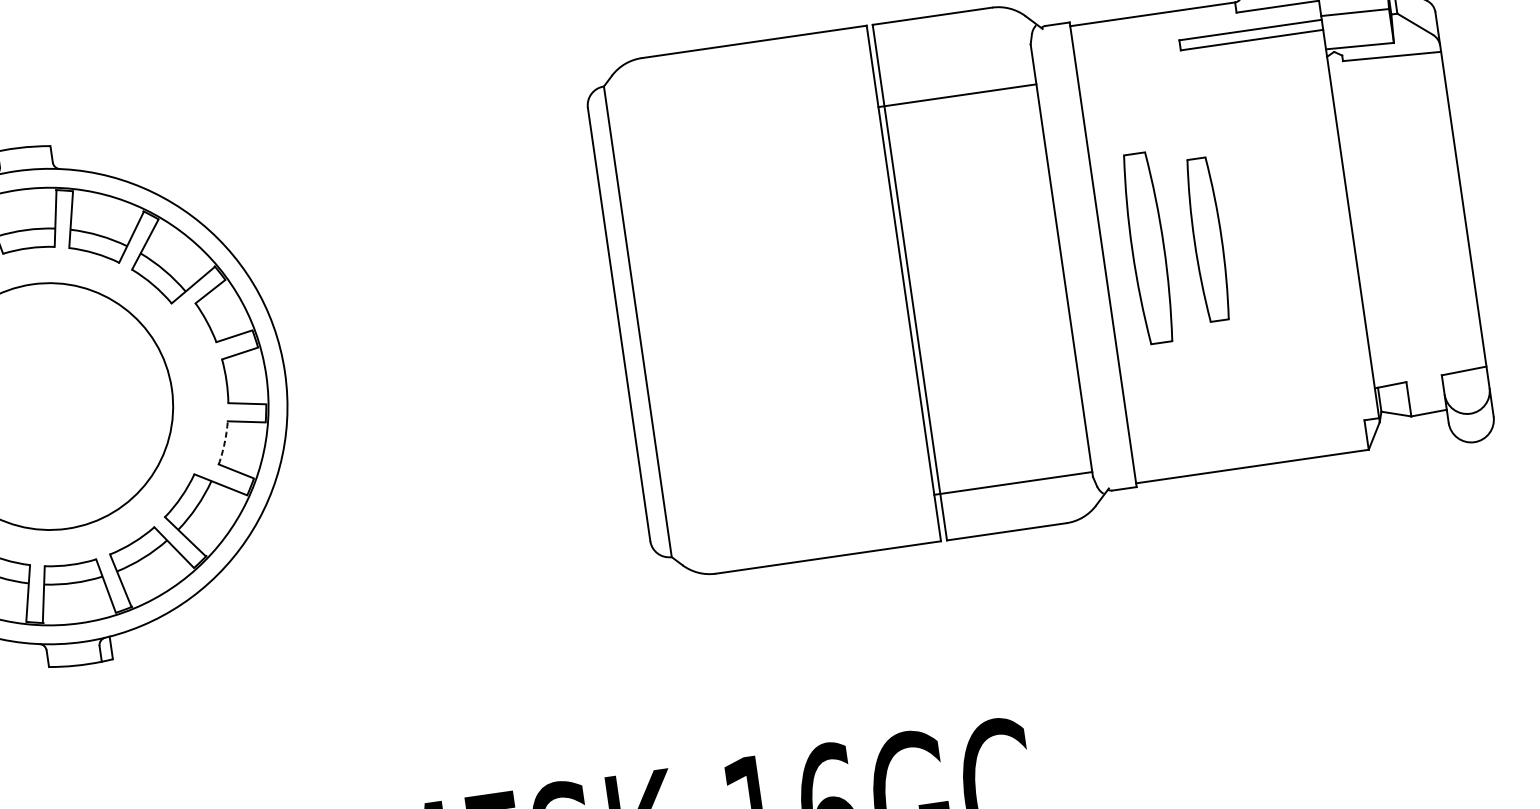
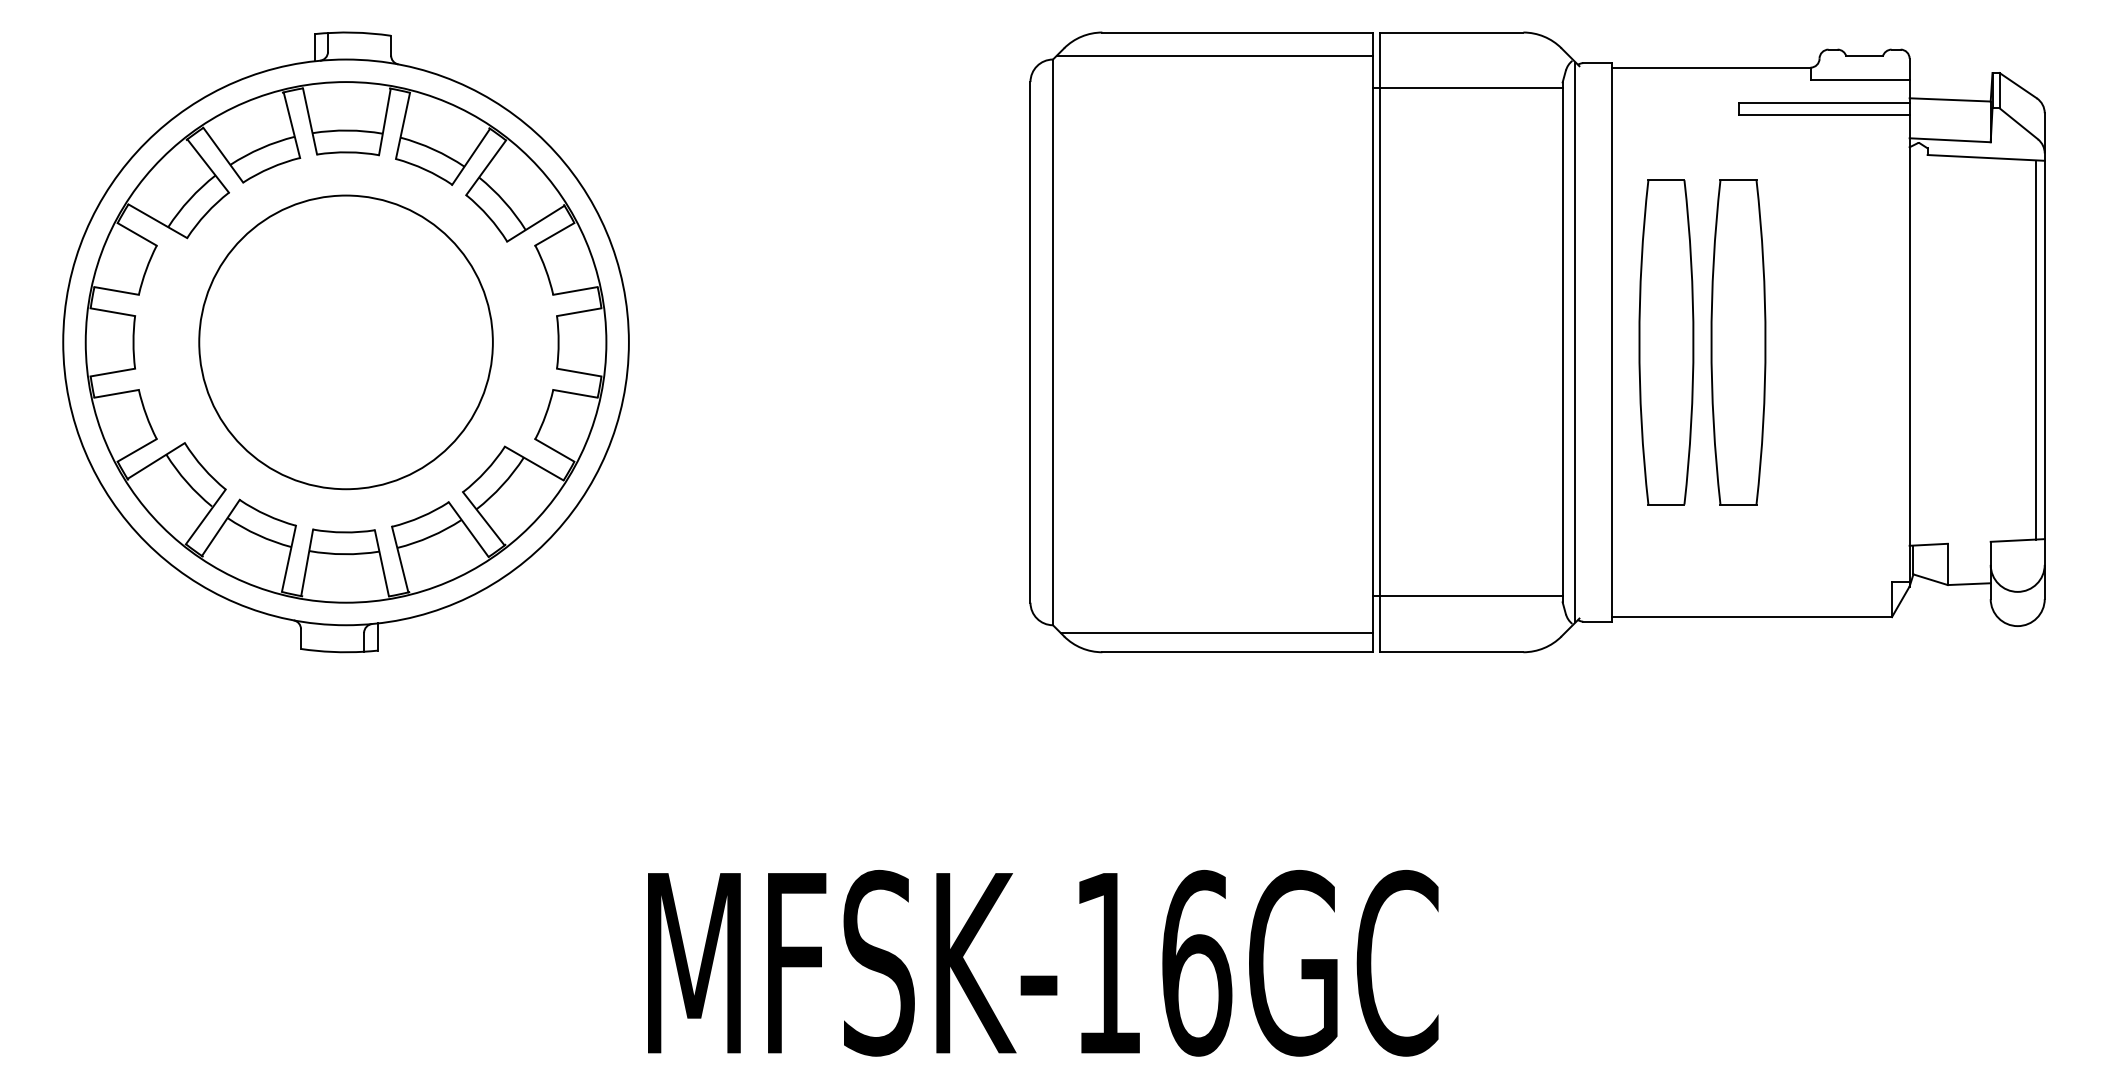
line: (737, 63) -> (1214, 55), added
line: (957, 95) -> (1467, 88), moved
line: (1456, 210) -> (2035, 350), added
part: (1208, 239) -> (1738, 342), size x1.67
part: (1148, 248) -> (1666, 342), size x1.43
line: (1071, 259) -> (1574, 342), added
arc: (224, 443) -> (545, 415), dashed -> solid
line: (808, 543) -> (1216, 632), added

